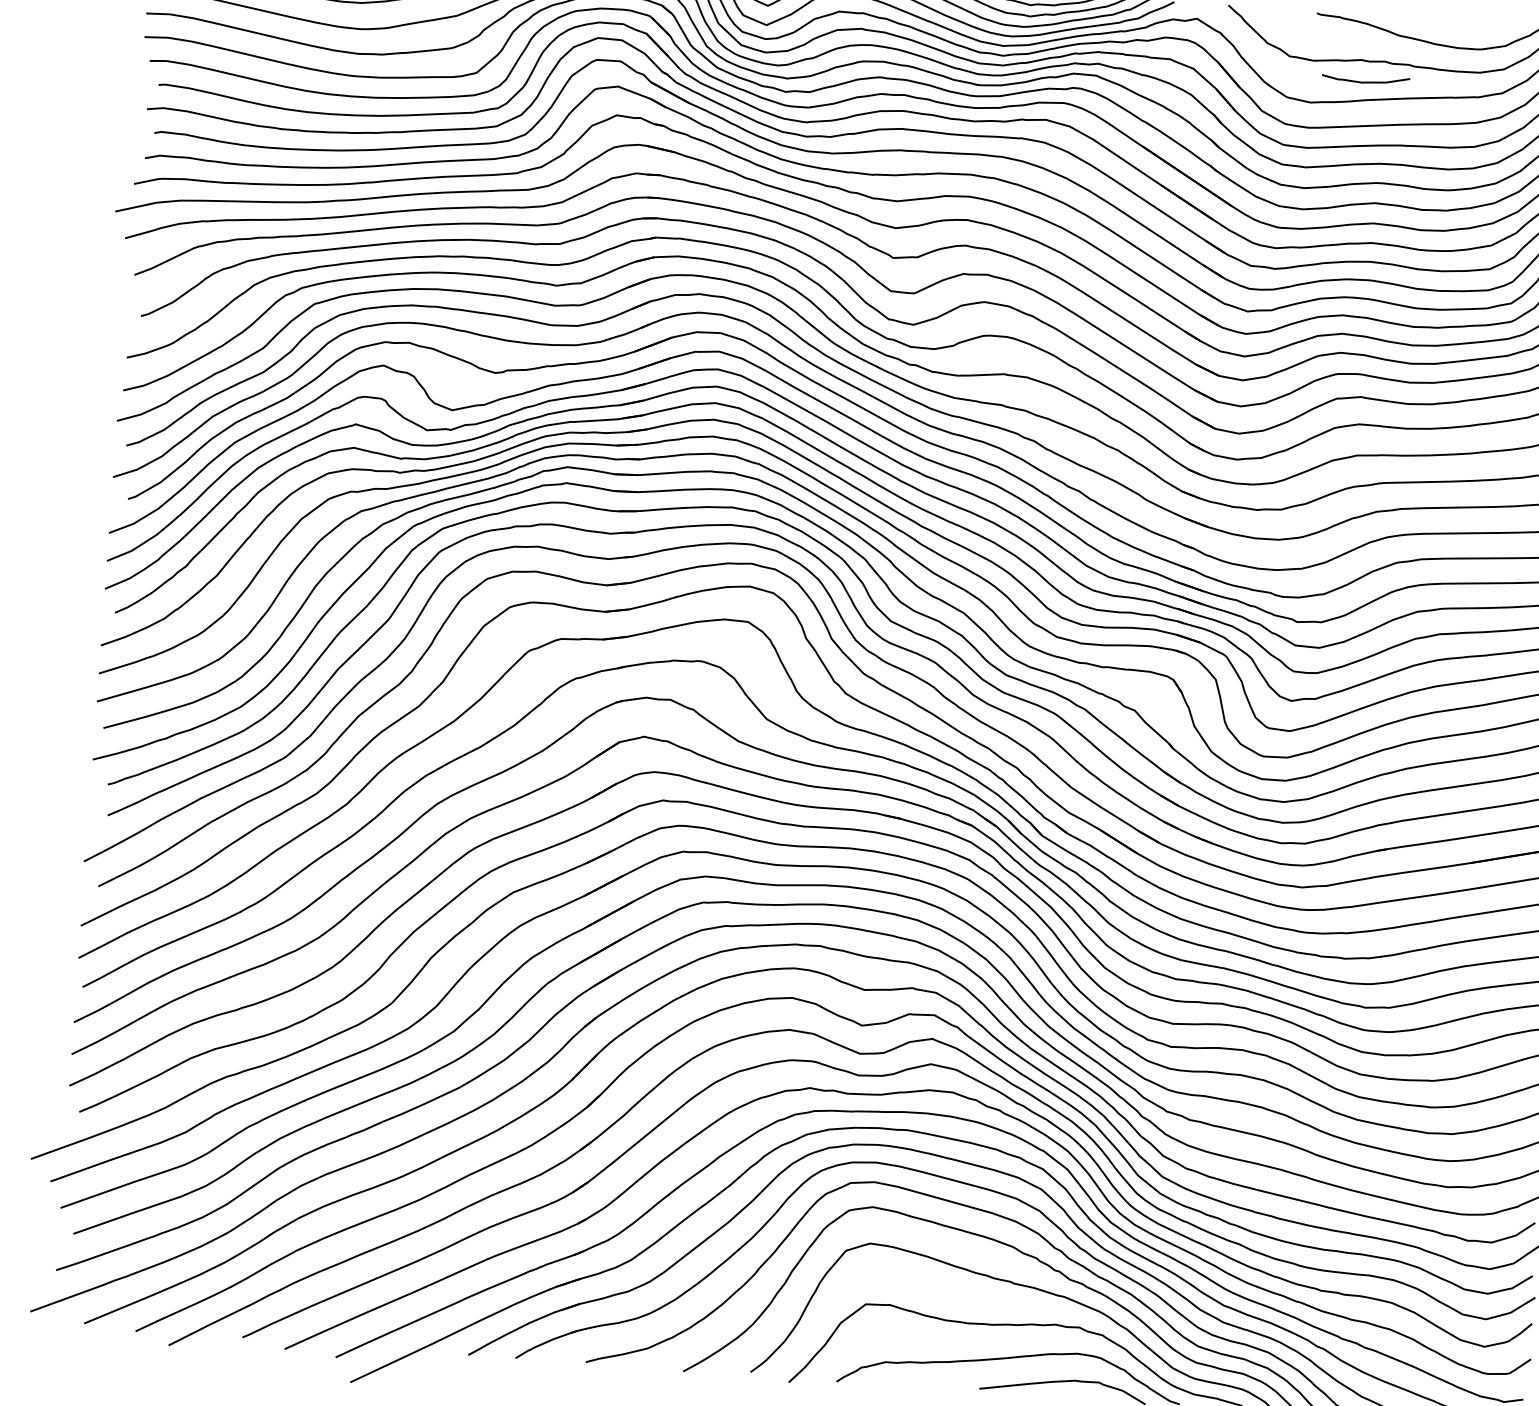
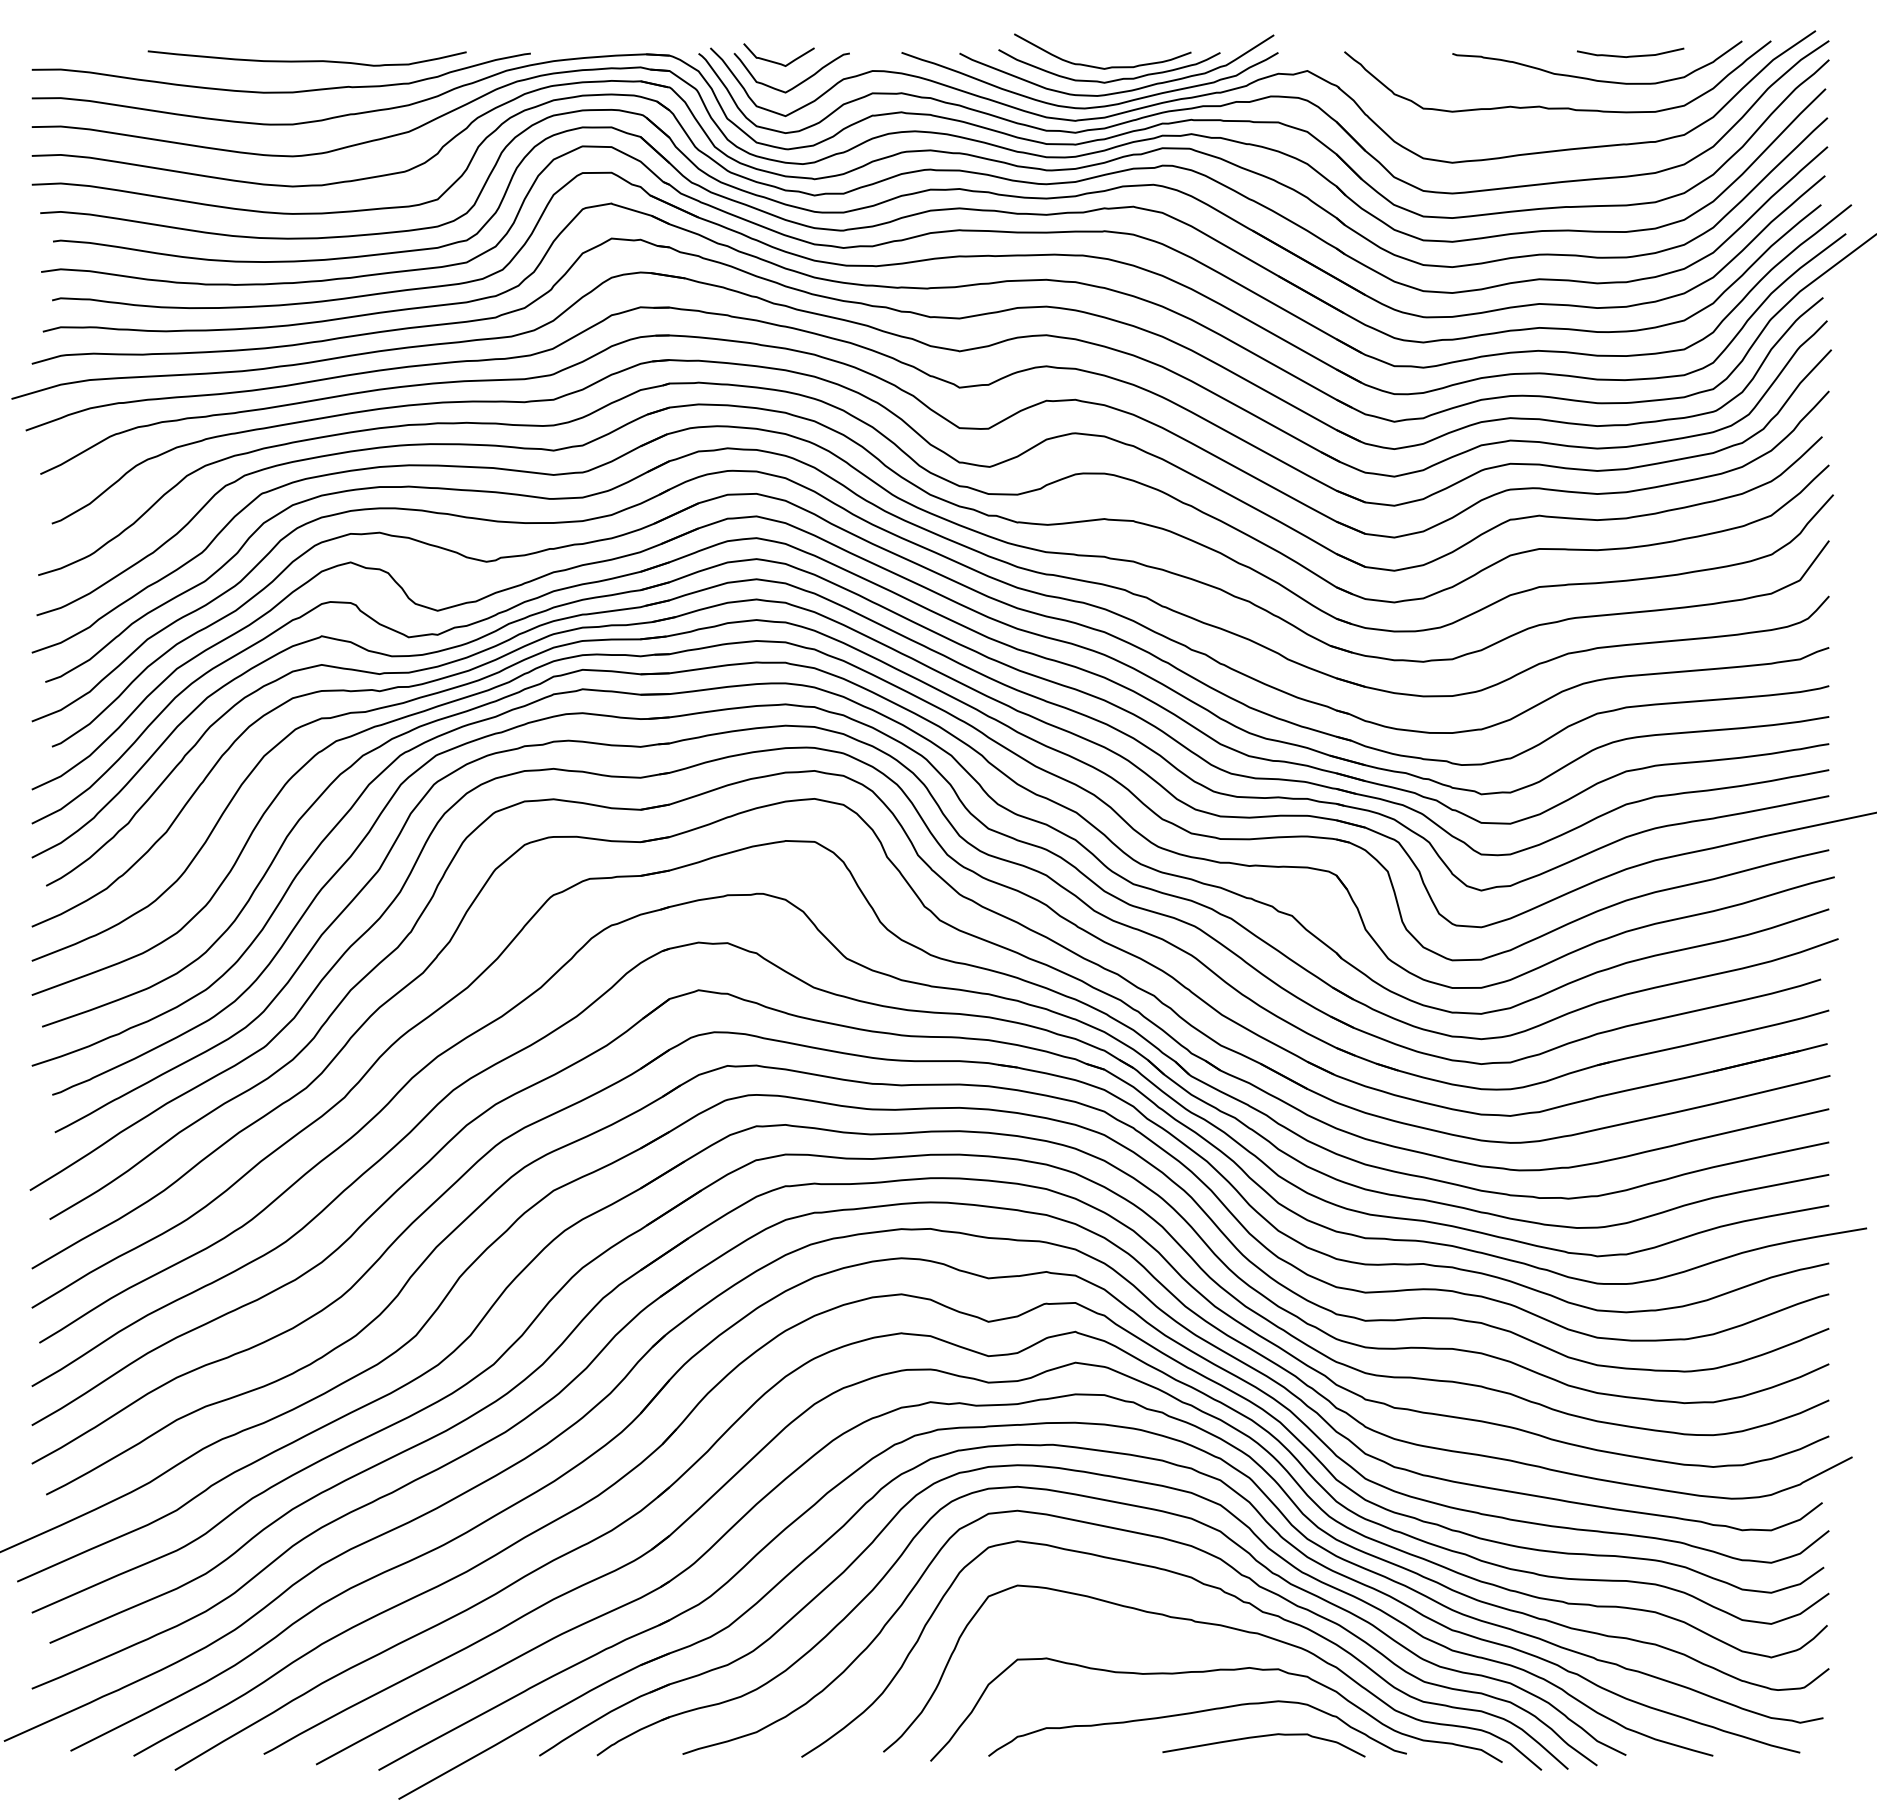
curve: (1365, 81) -> (1630, 55), moved

